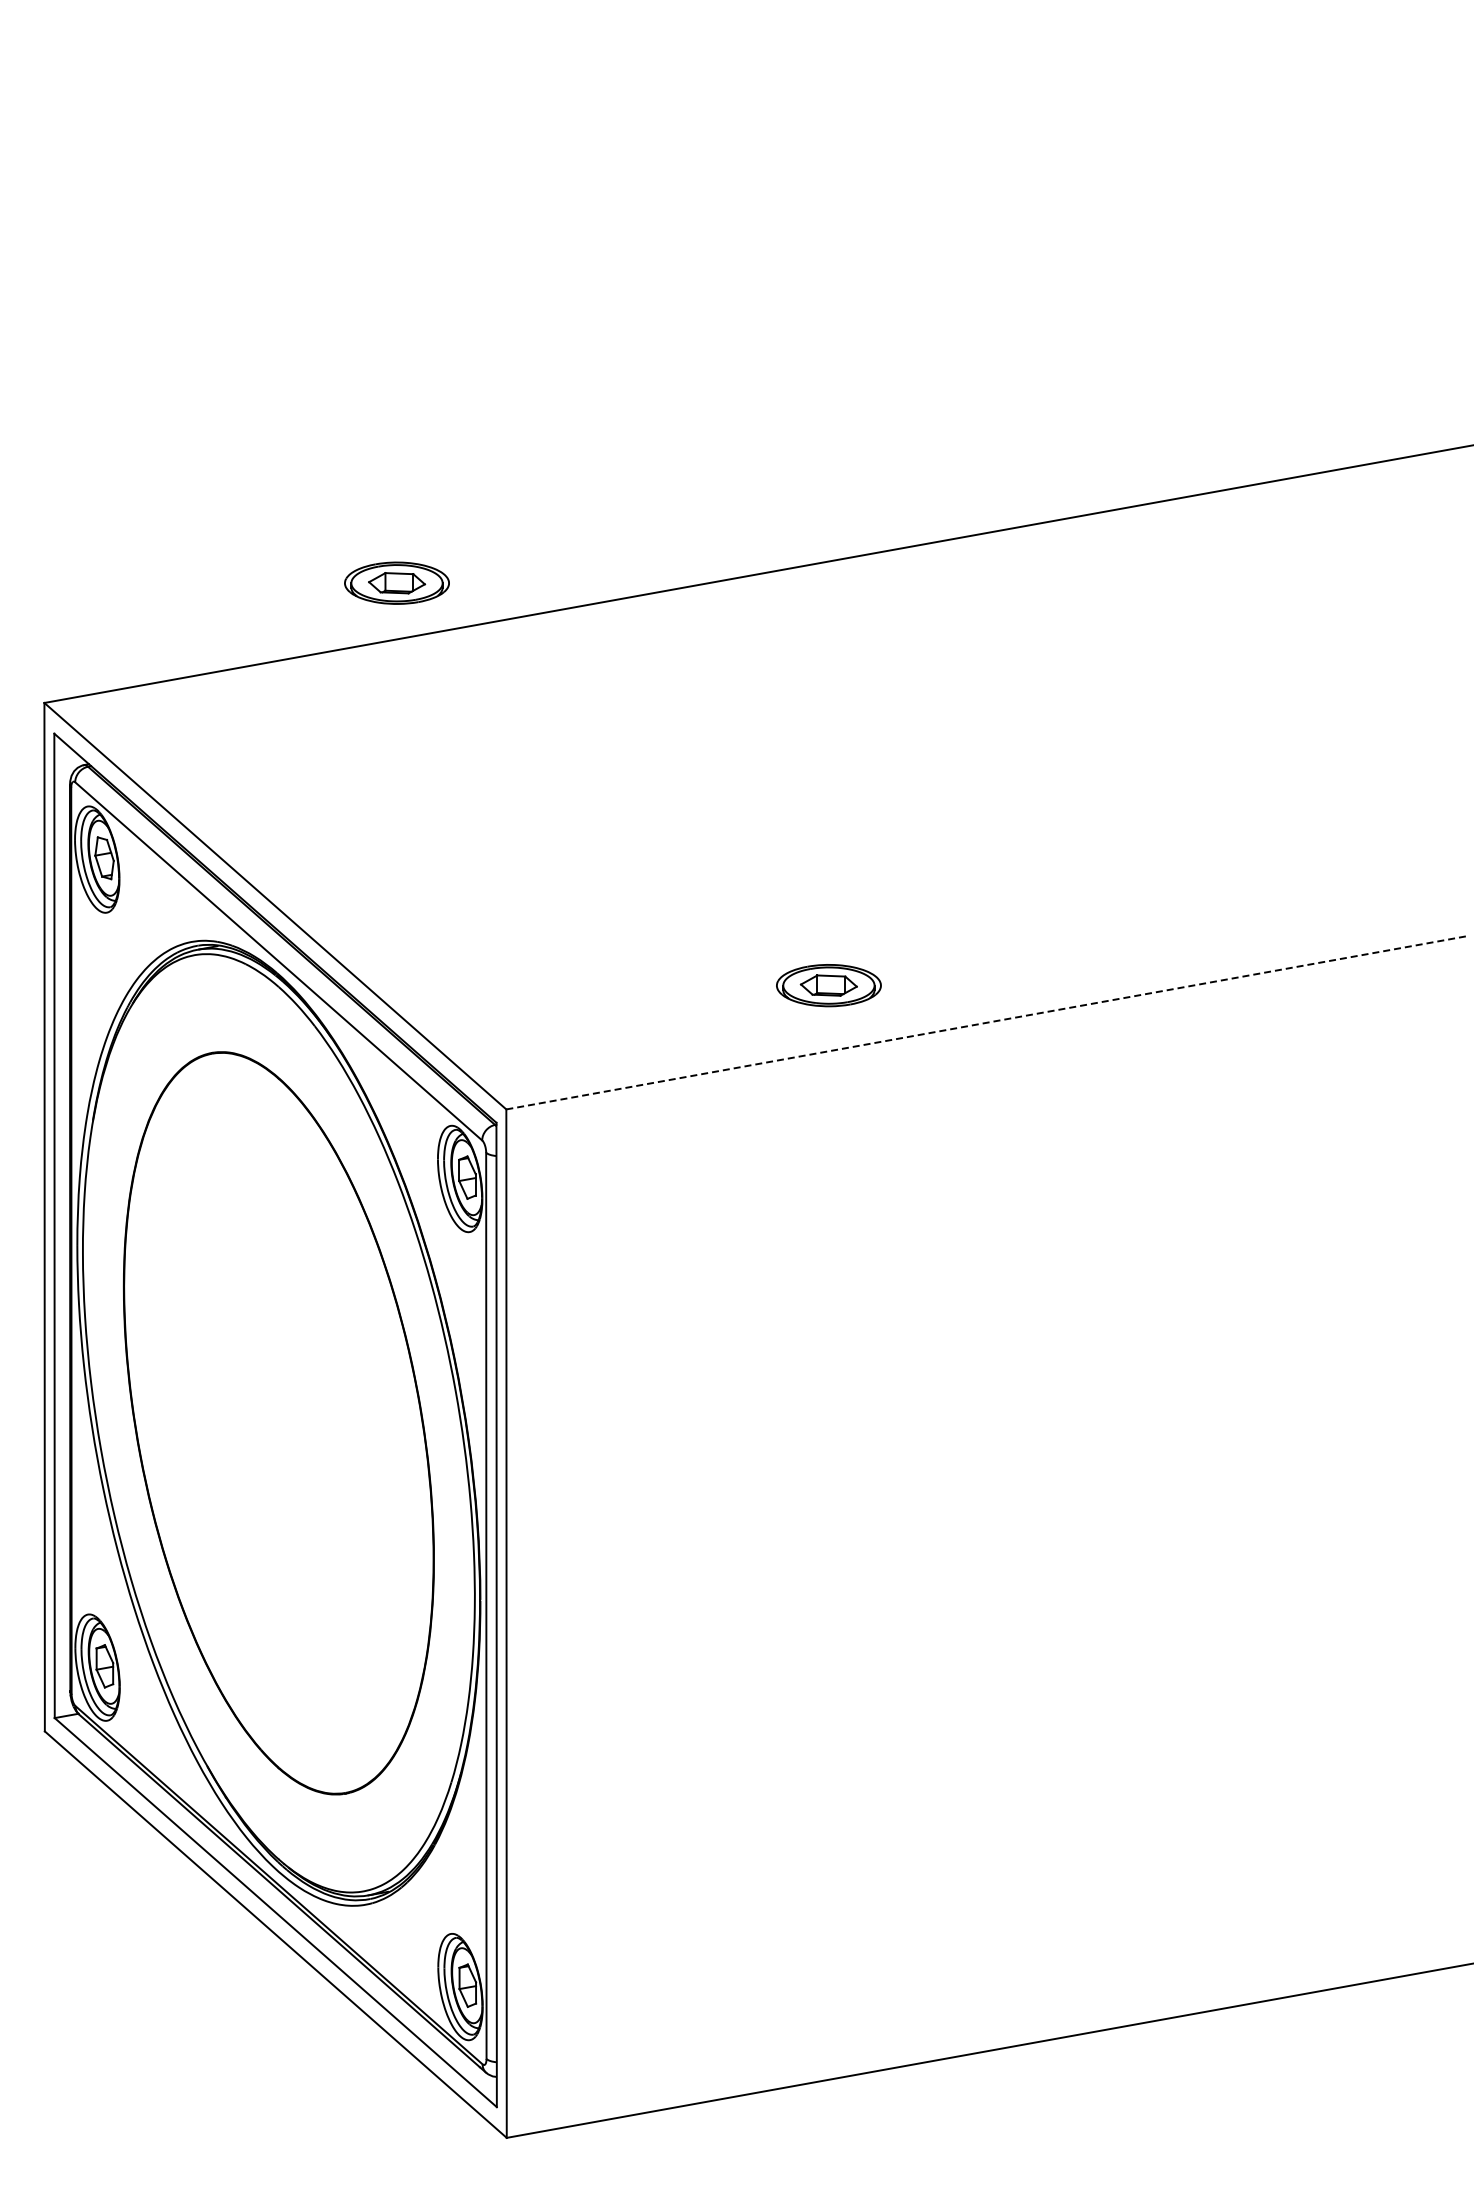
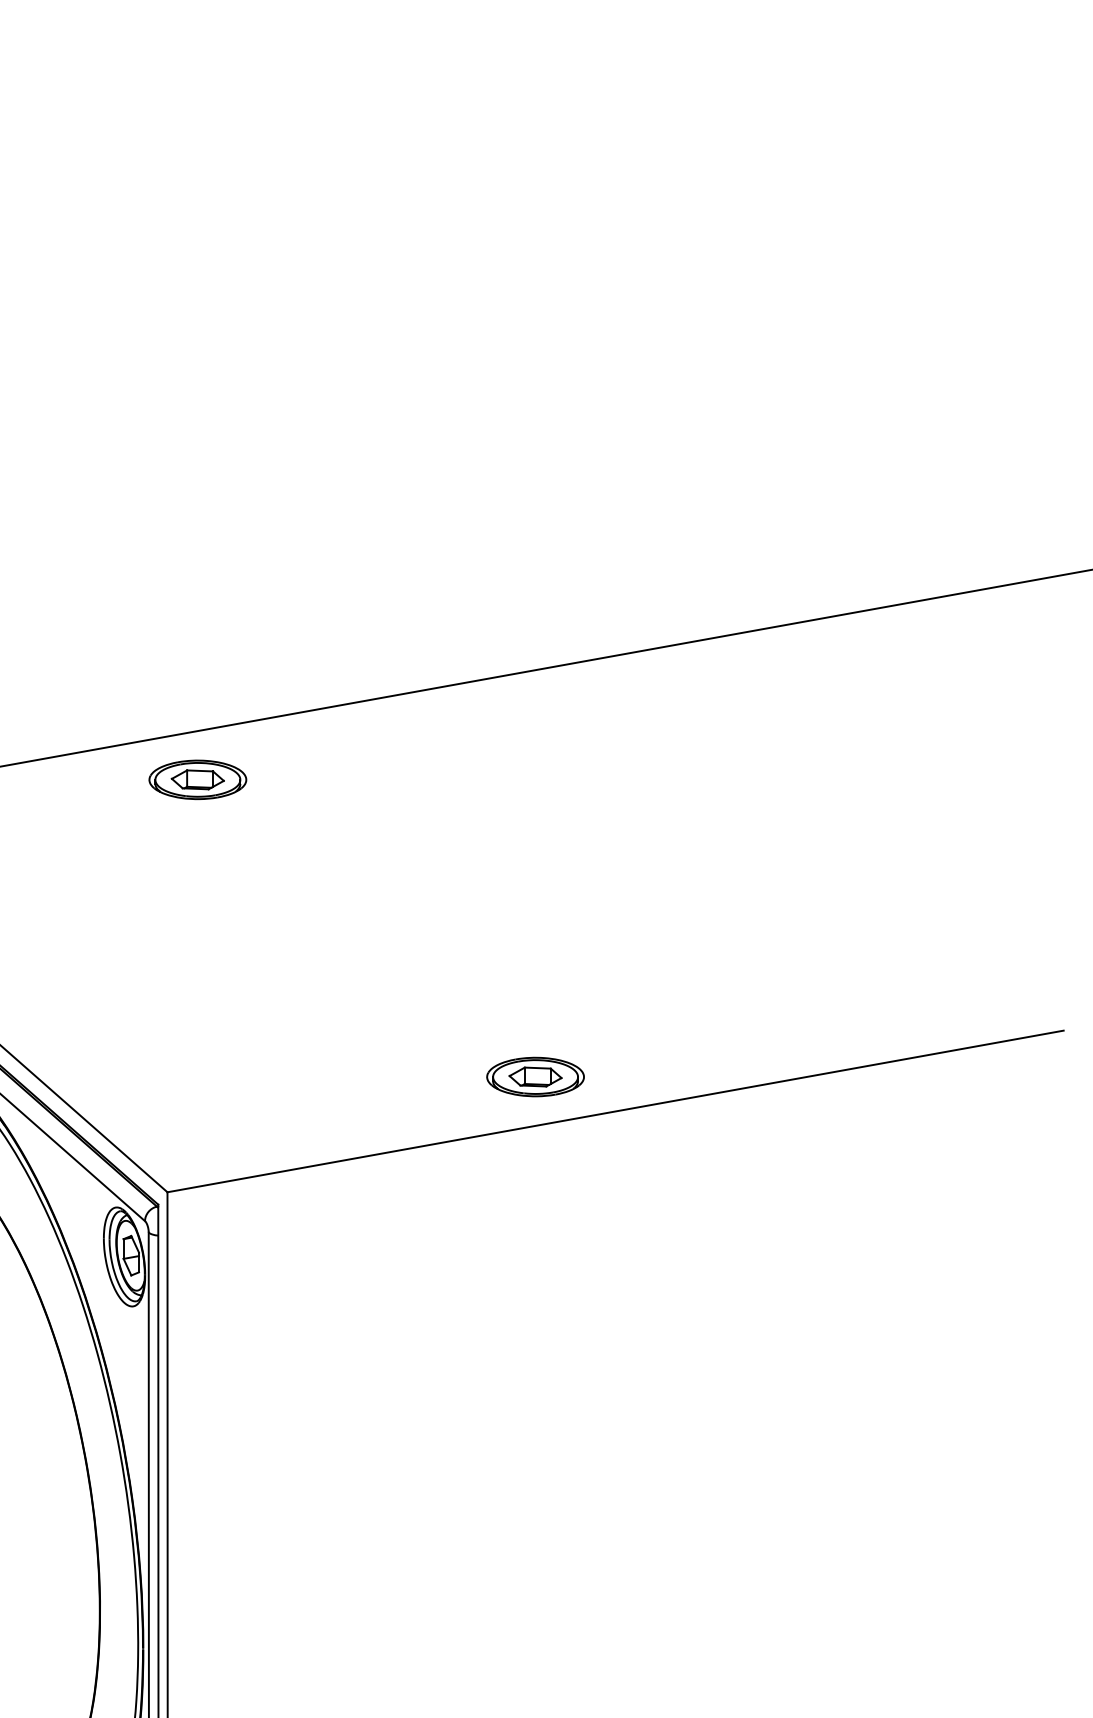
part: (396, 582) -> (197, 779), moved
part: (828, 985) -> (535, 1076), moved
line: (988, 1022) -> (616, 1111), dashed -> solid

